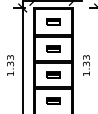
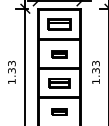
part: (53, 21) -> (59, 23), size x1.6
part: (53, 74) -> (59, 82), size x1.4

